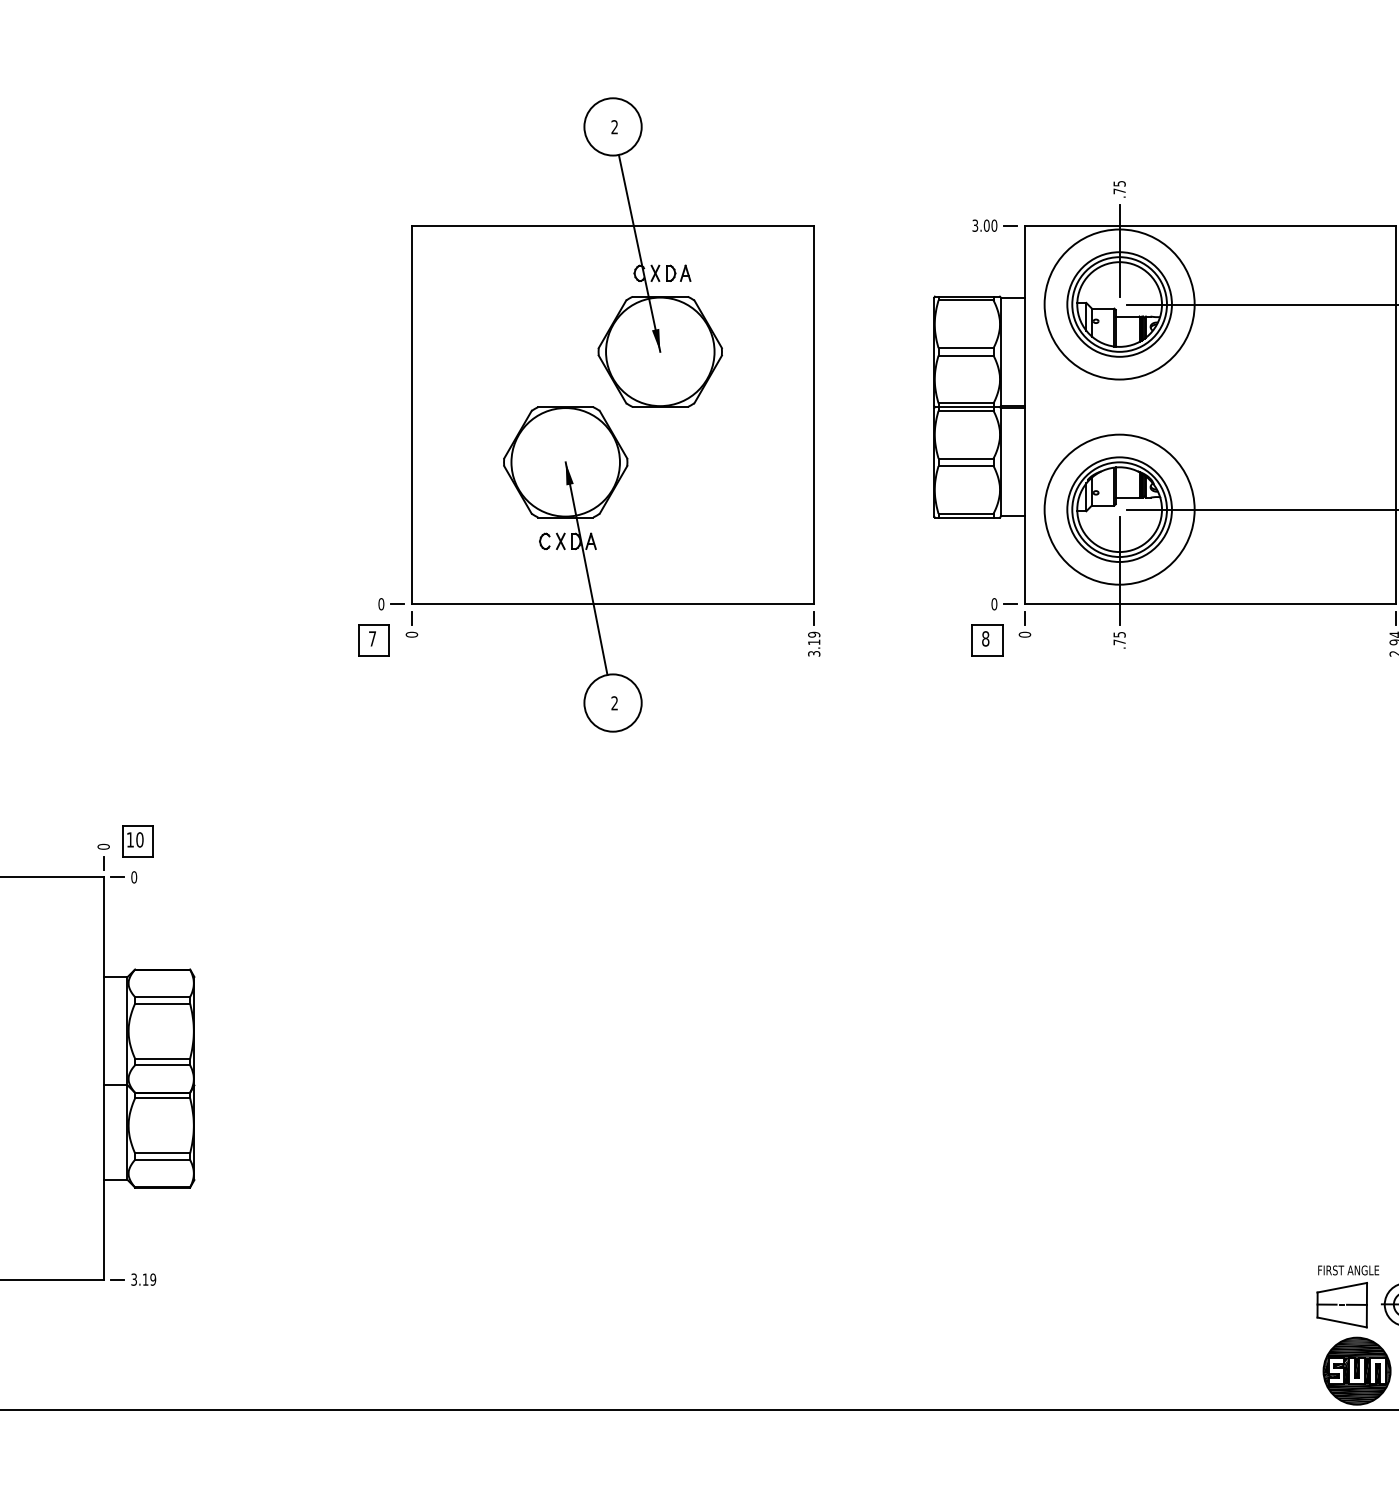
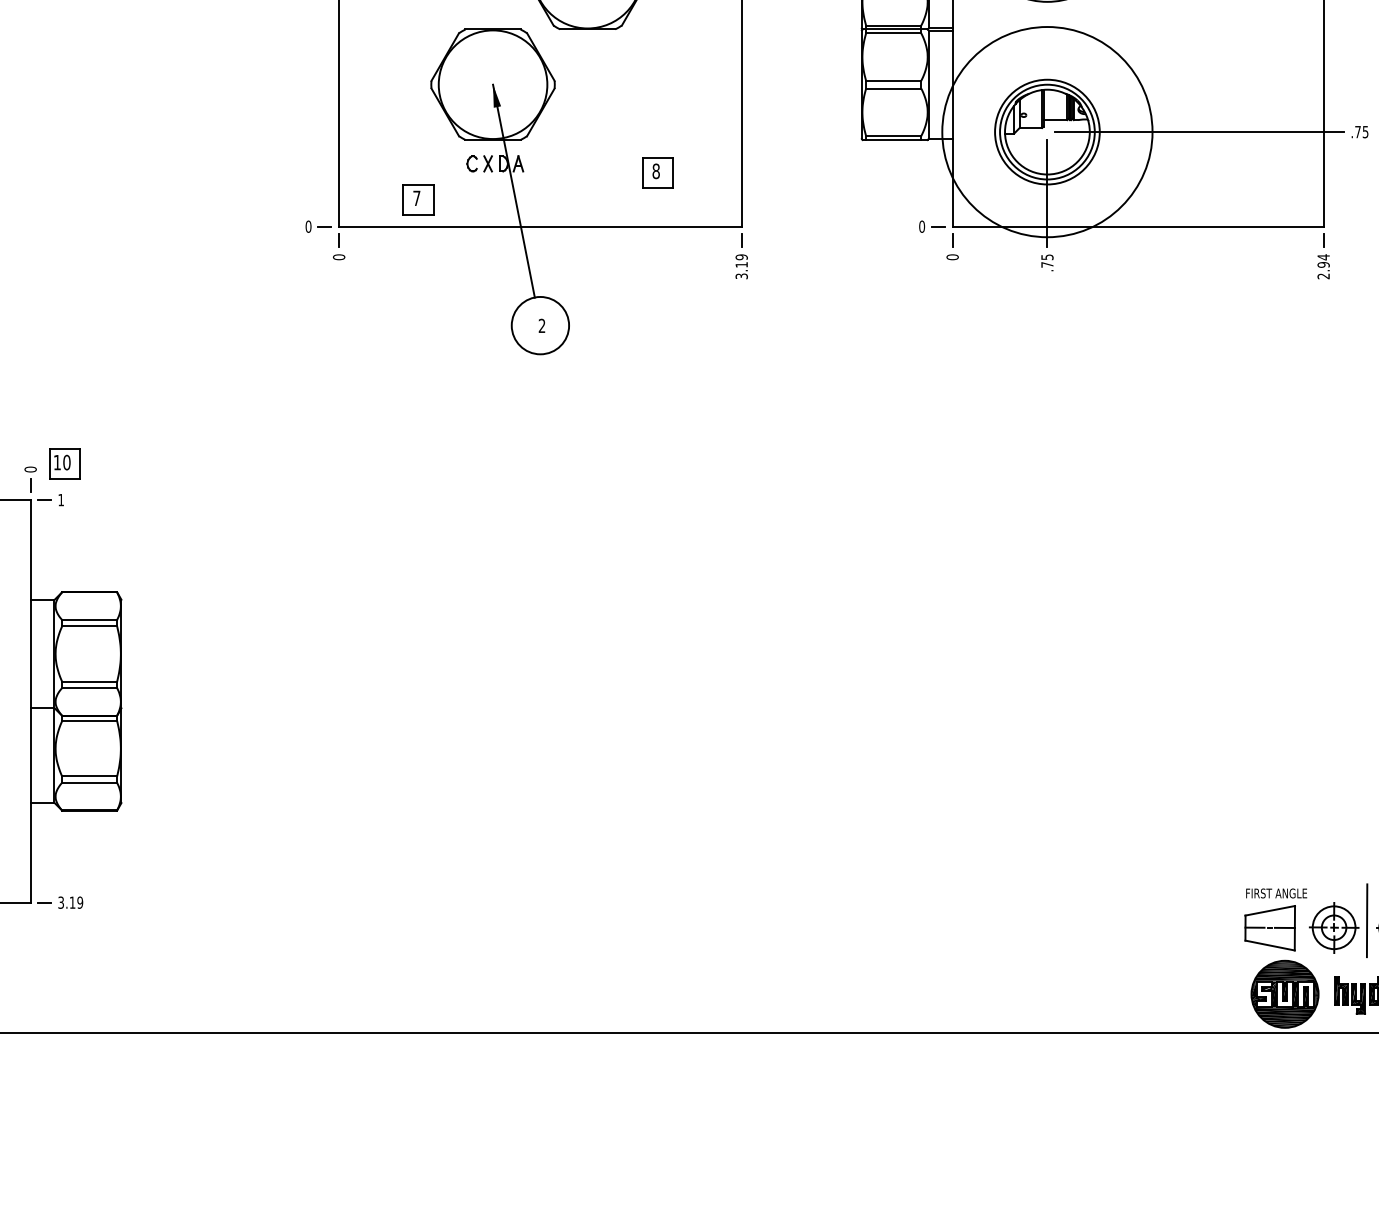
circle: (1119, 509) -> (1047, 131), size x1.4
part: (373, 640) -> (417, 199), moved
part: (987, 640) -> (657, 172), moved
text: (134, 877) -> (61, 500), 0 -> 1

